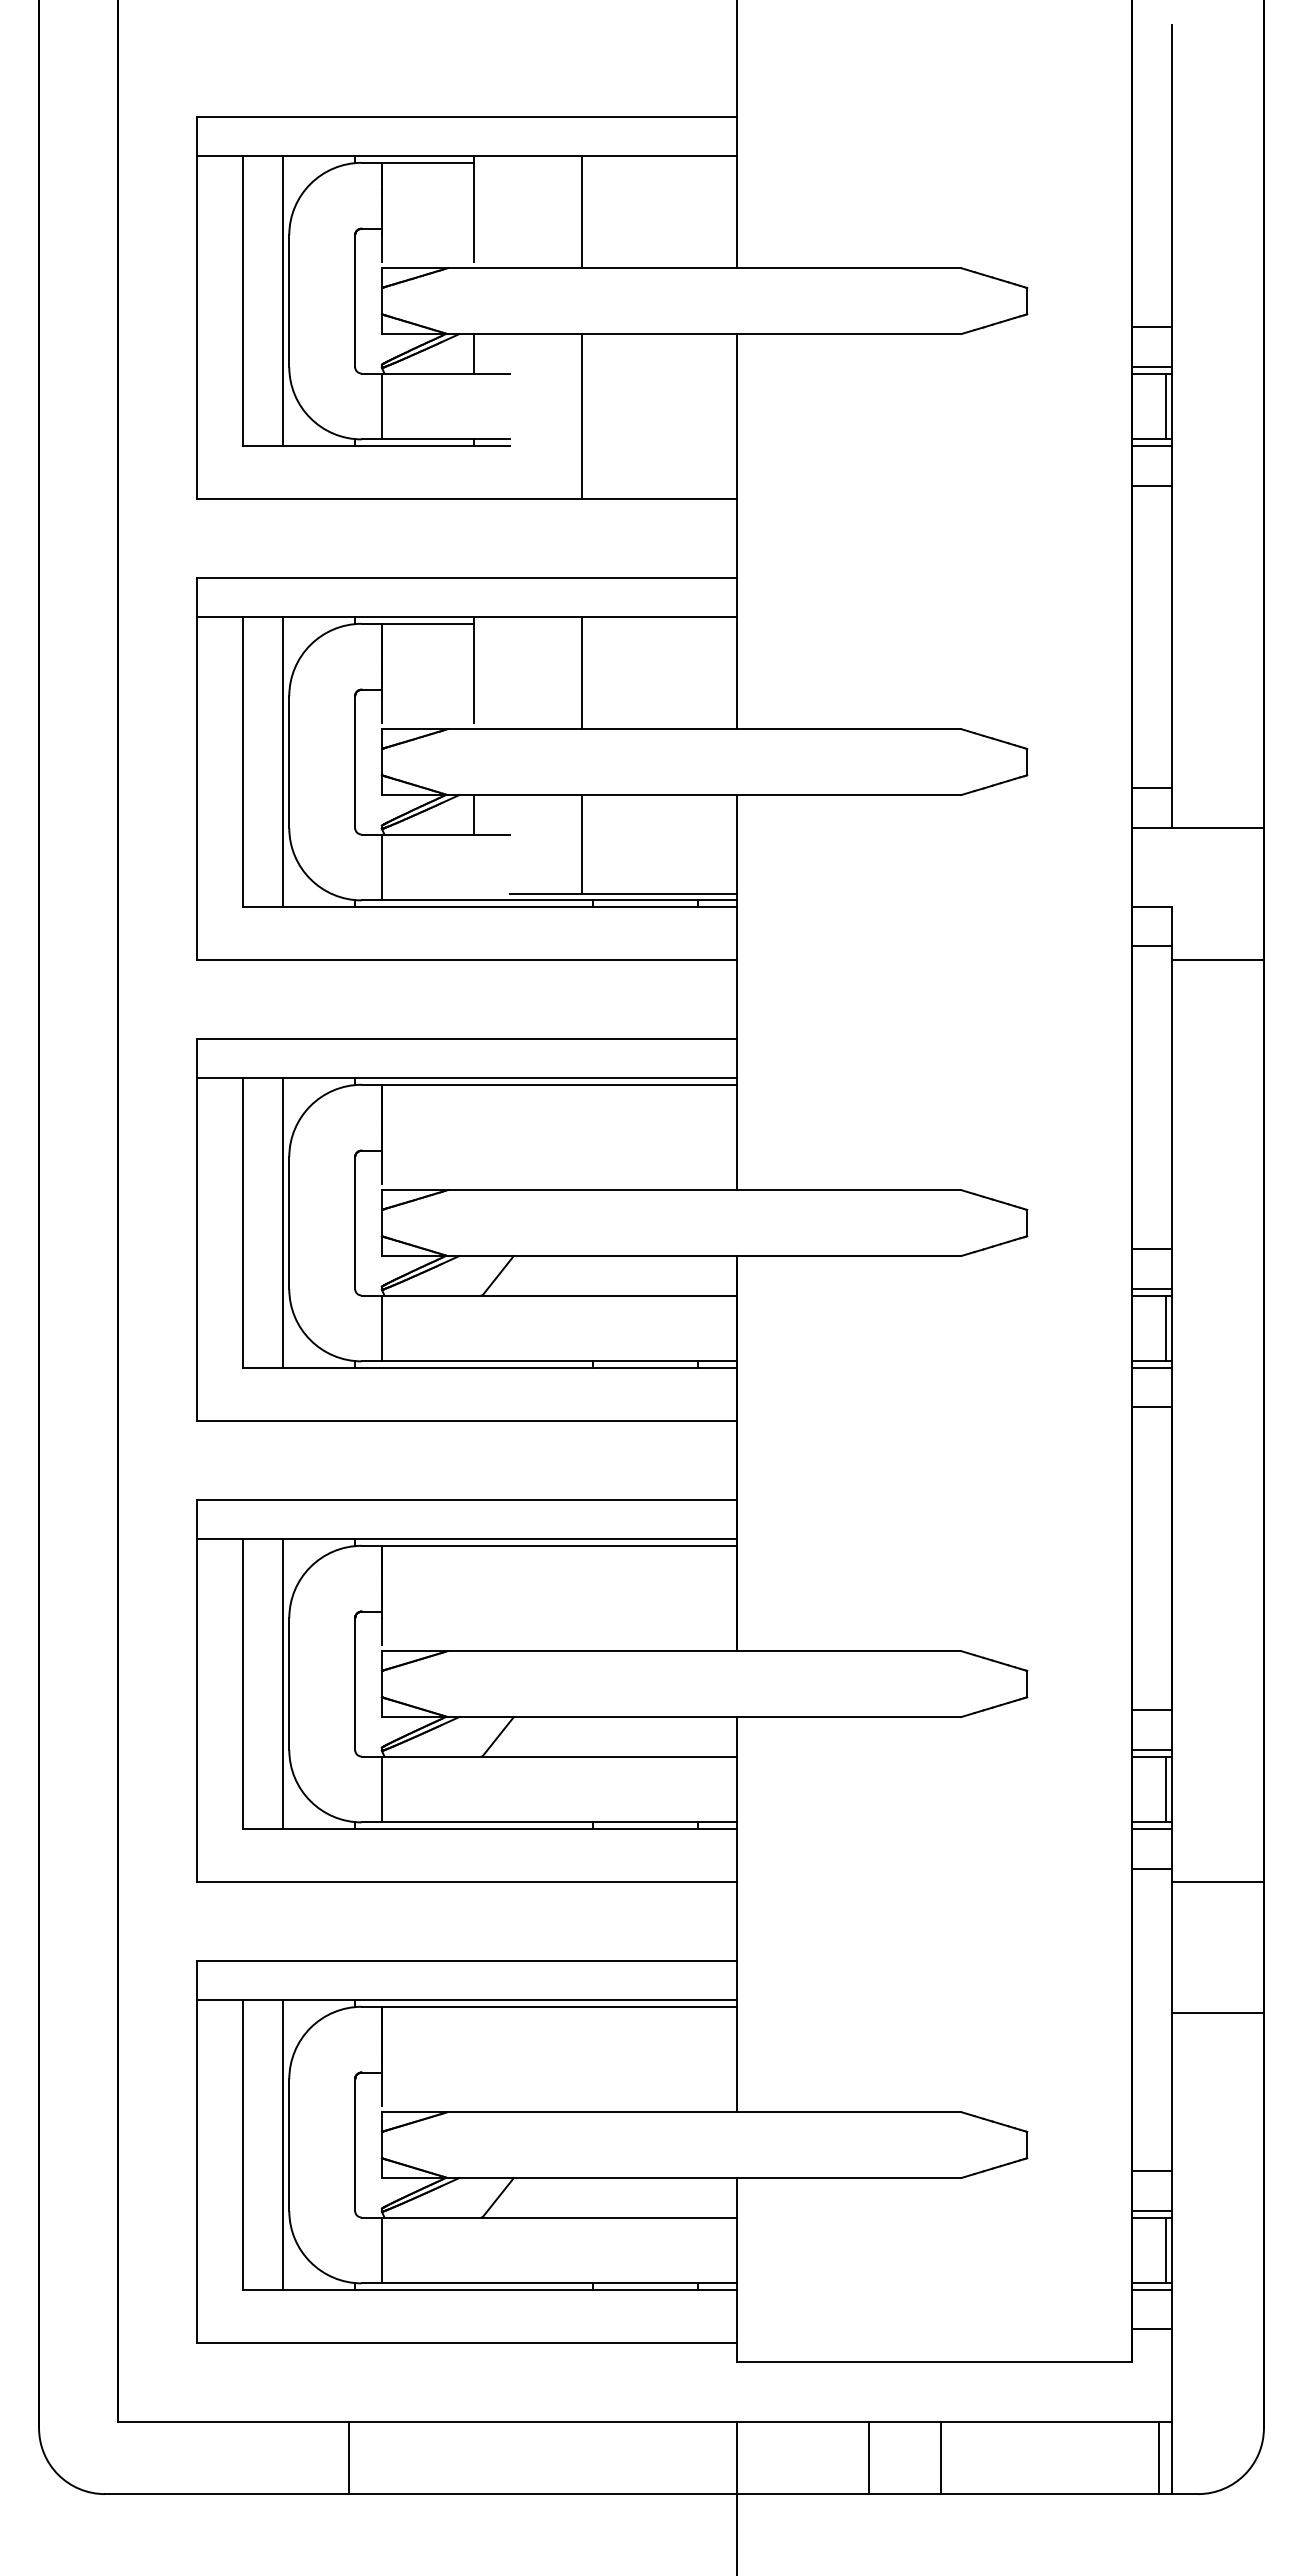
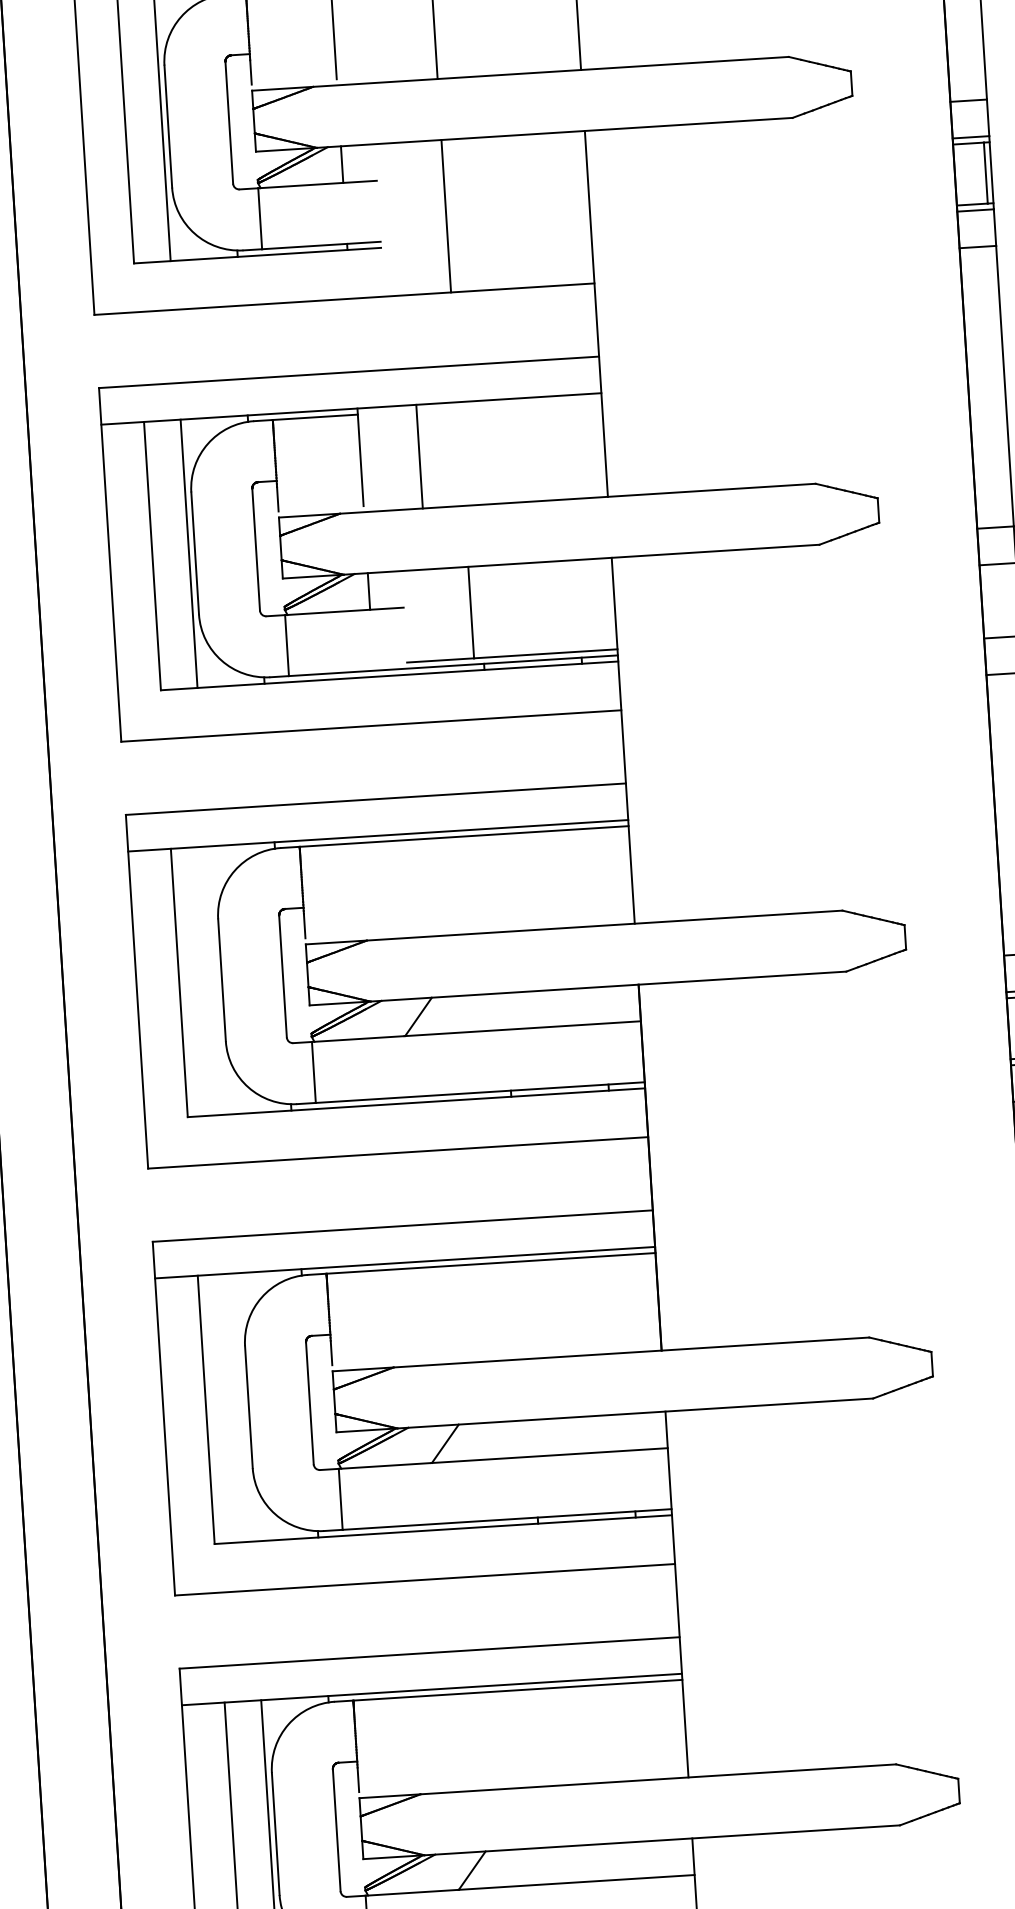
line: (582, 673) -> (419, 456), moved
line: (282, 1222) -> (215, 980), removed
line: (282, 1683) -> (242, 1407), removed

